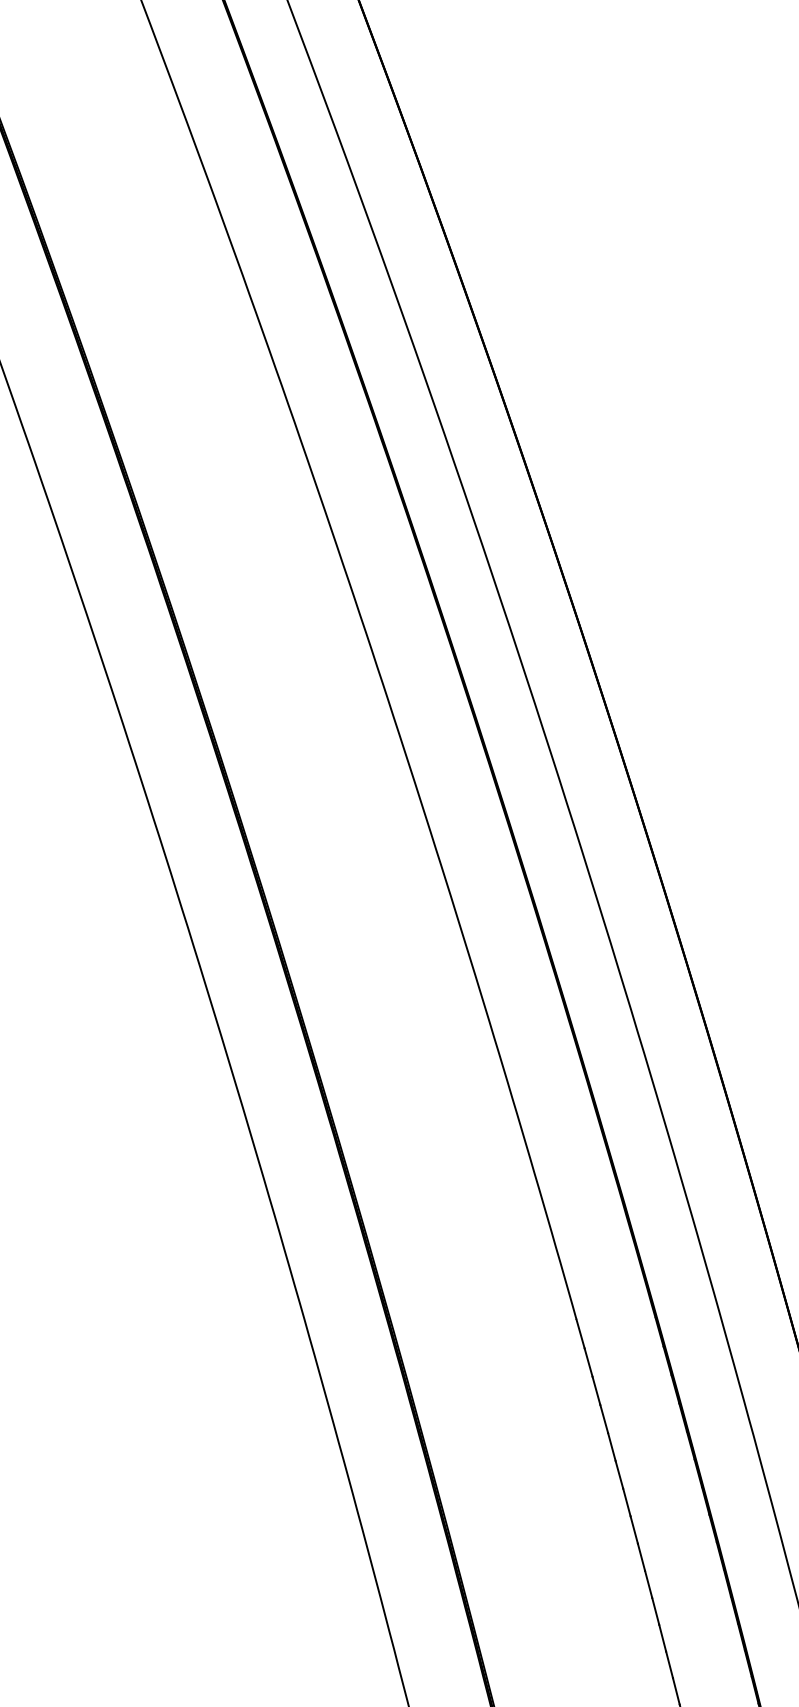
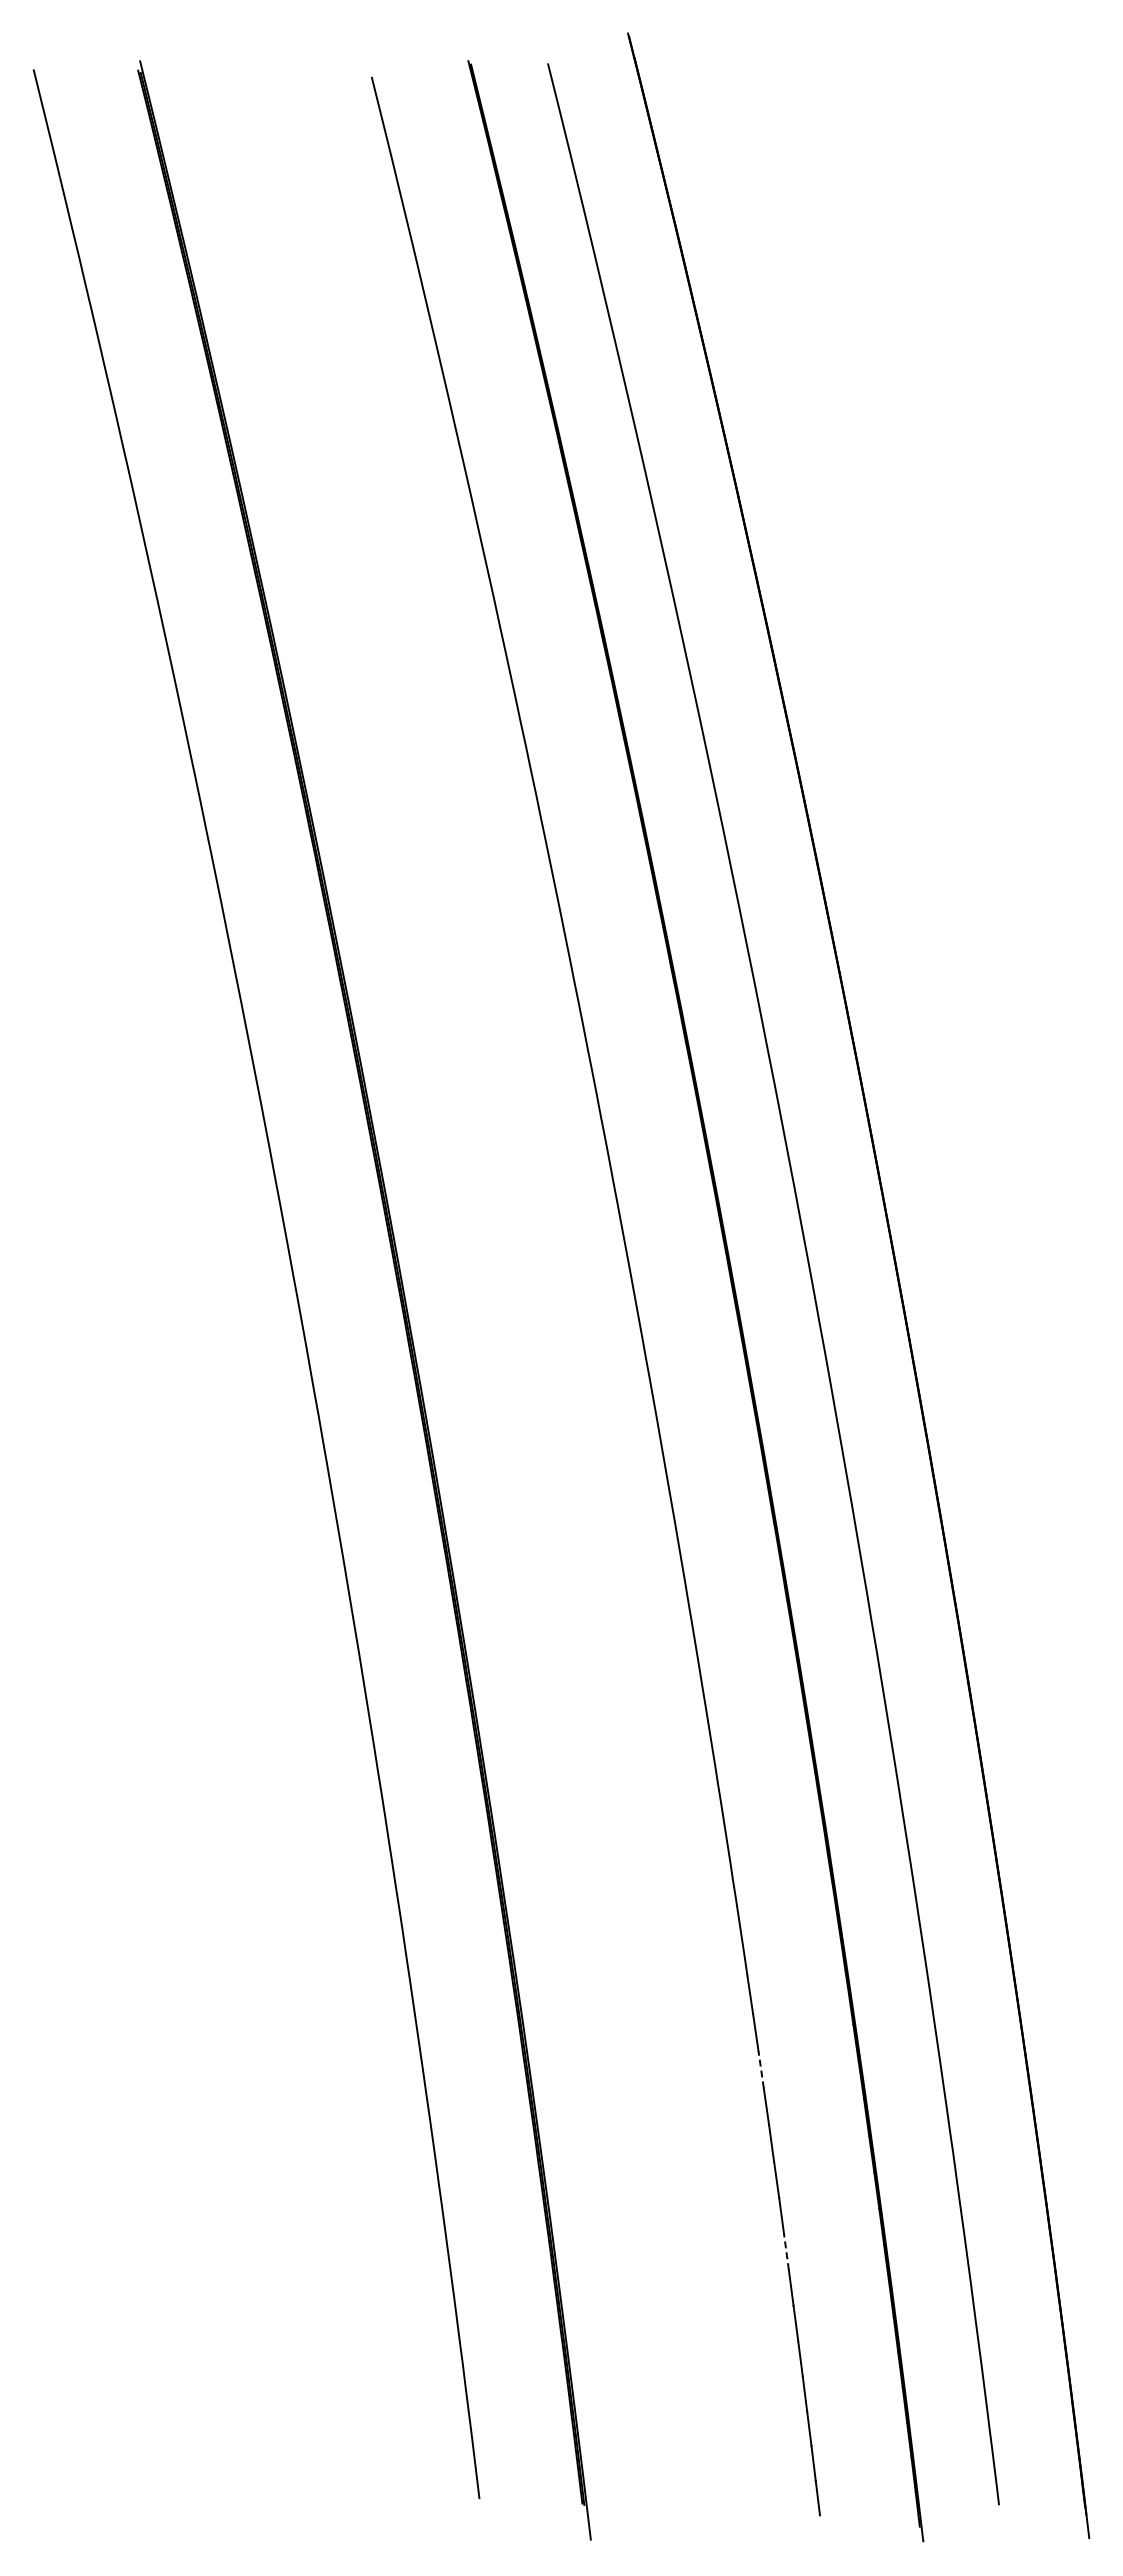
line: (596, 1390) -> (761, 2069), solid -> dashed
line: (634, 1529) -> (786, 2251), solid -> dashed

